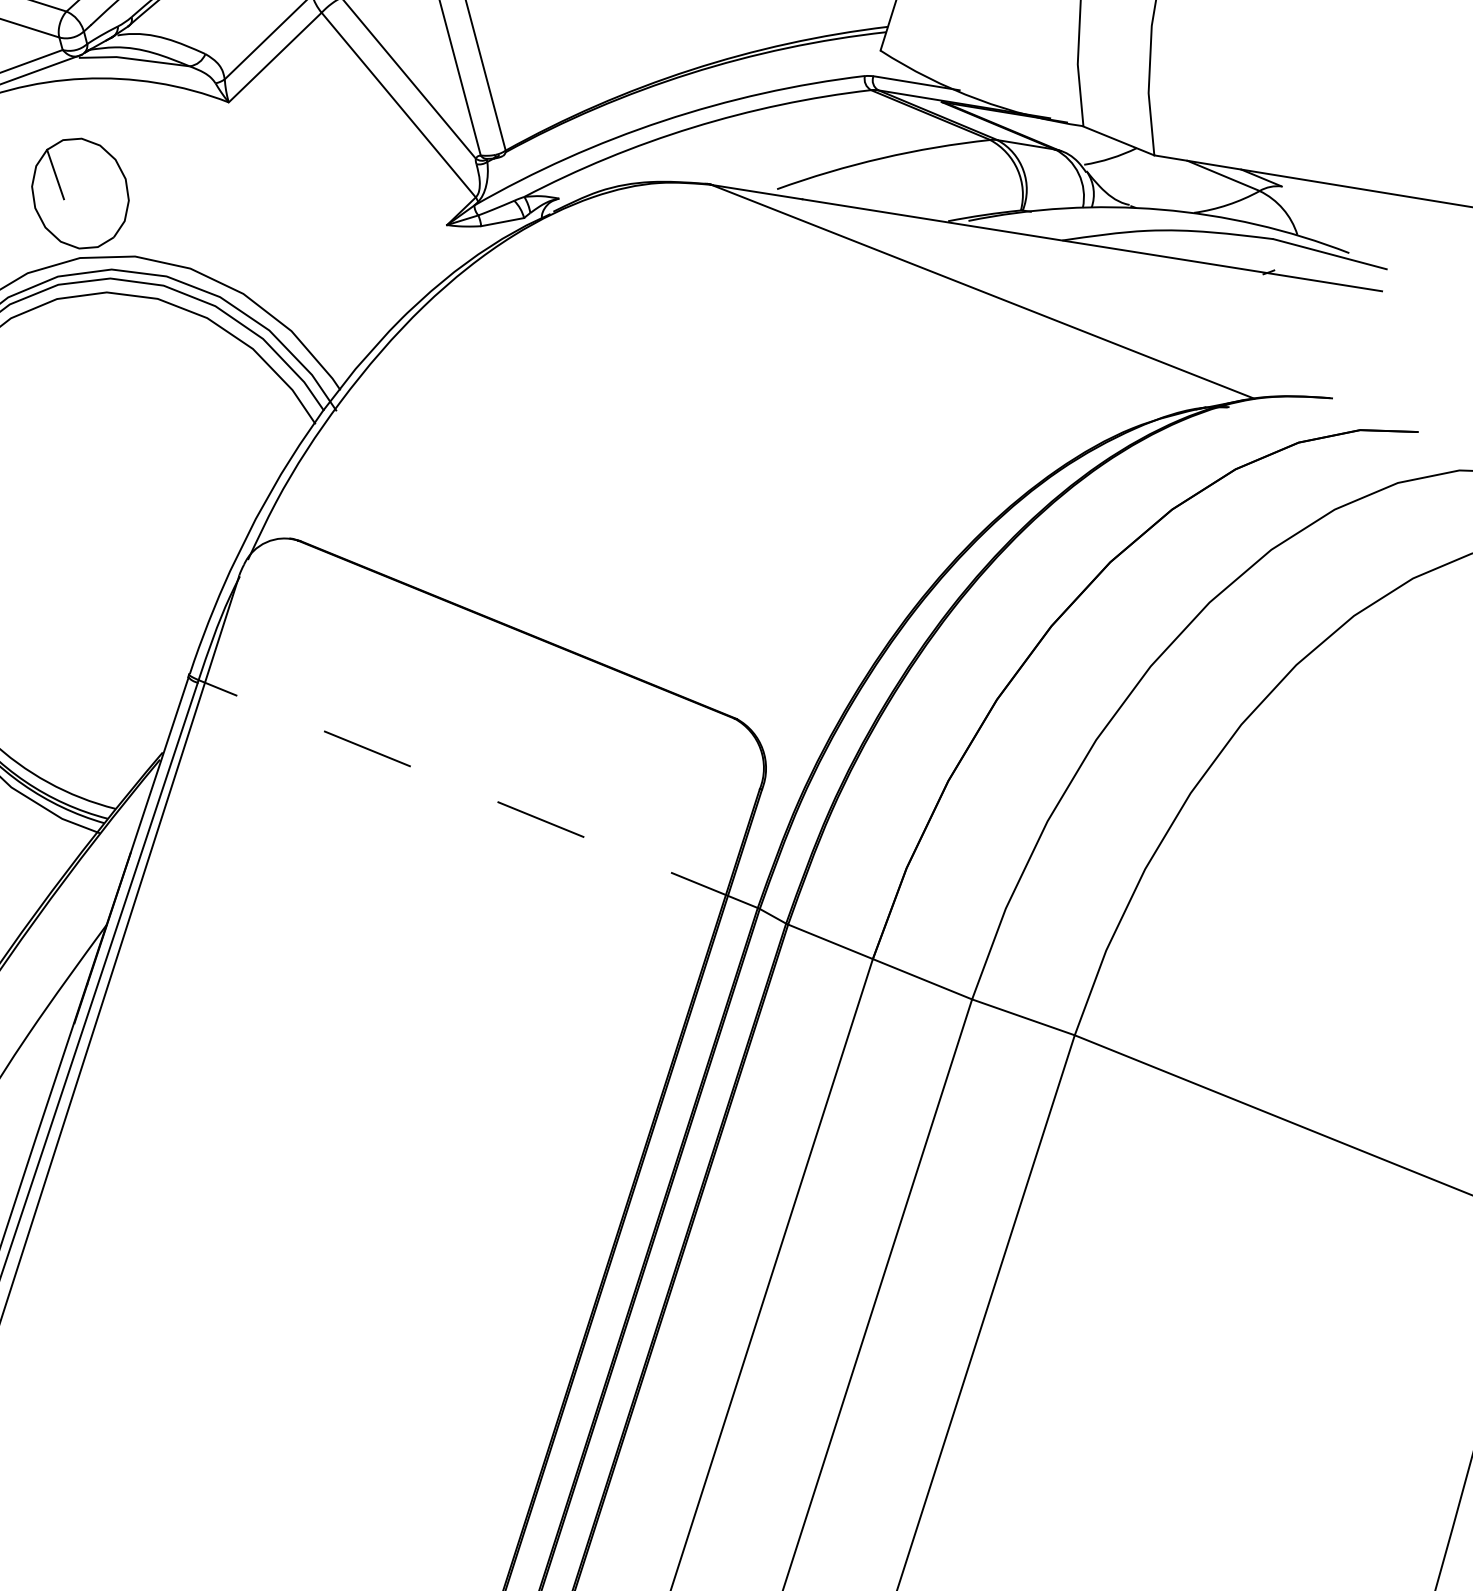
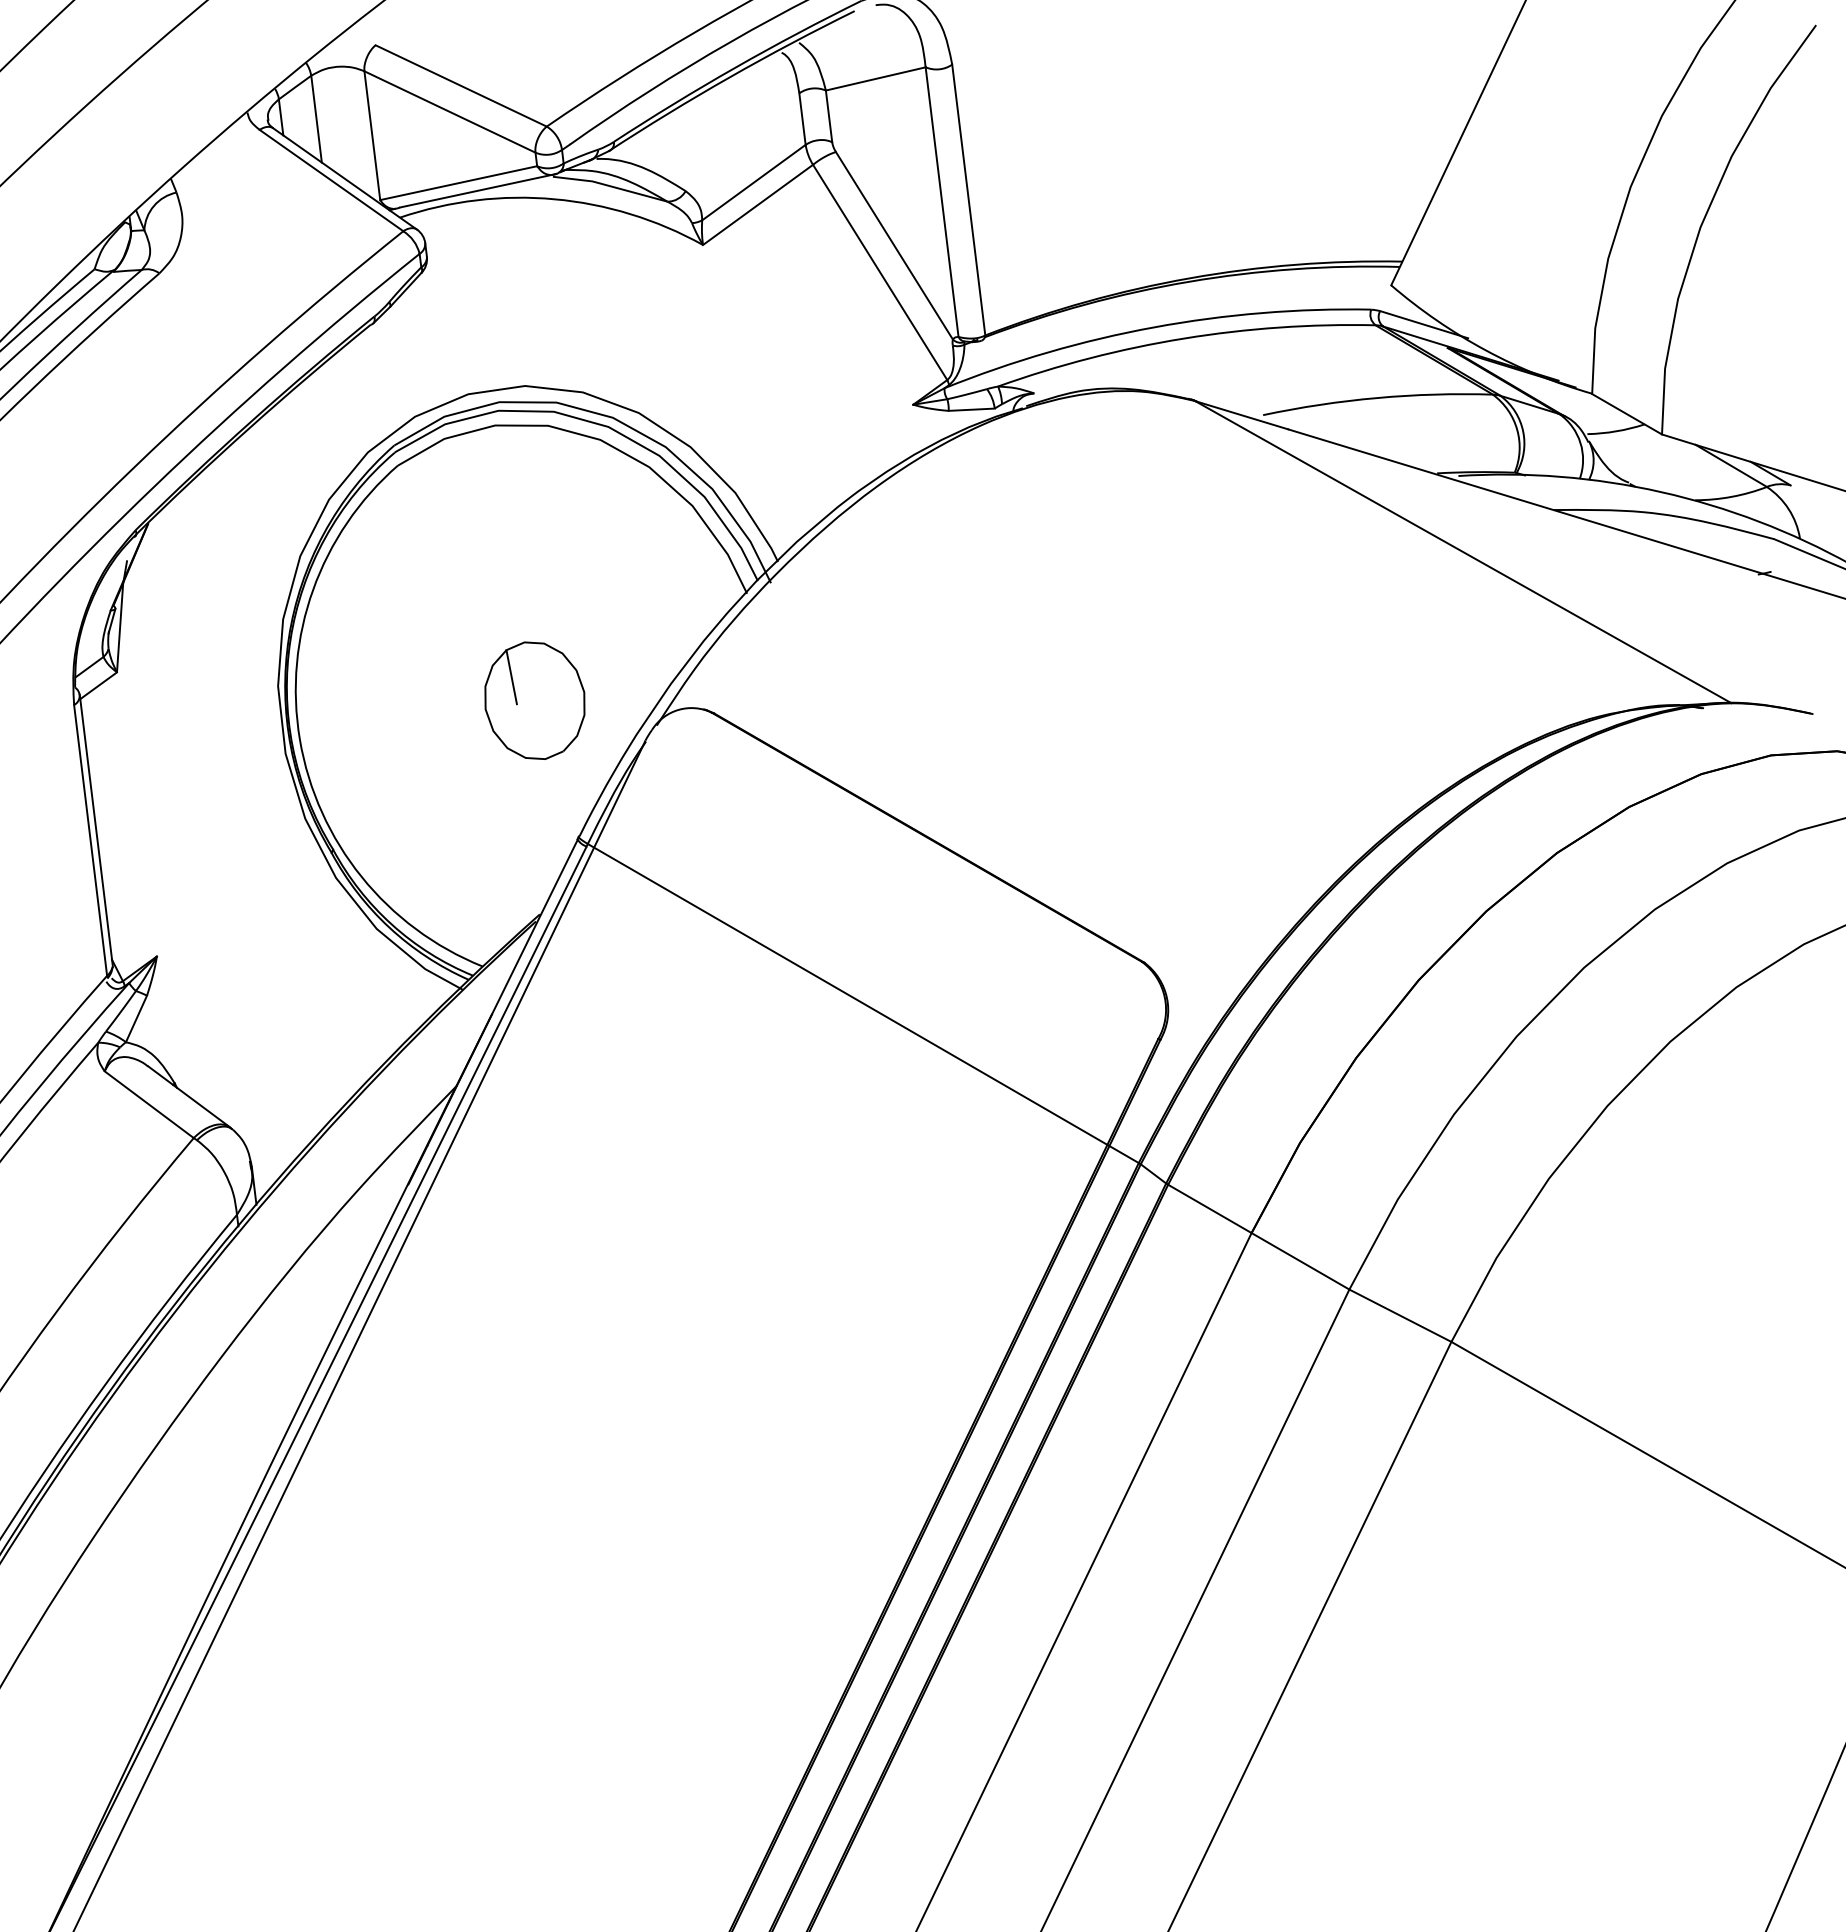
part: (80, 193) -> (534, 700), moved
line: (477, 794) -> (862, 1003), dashed -> solid

